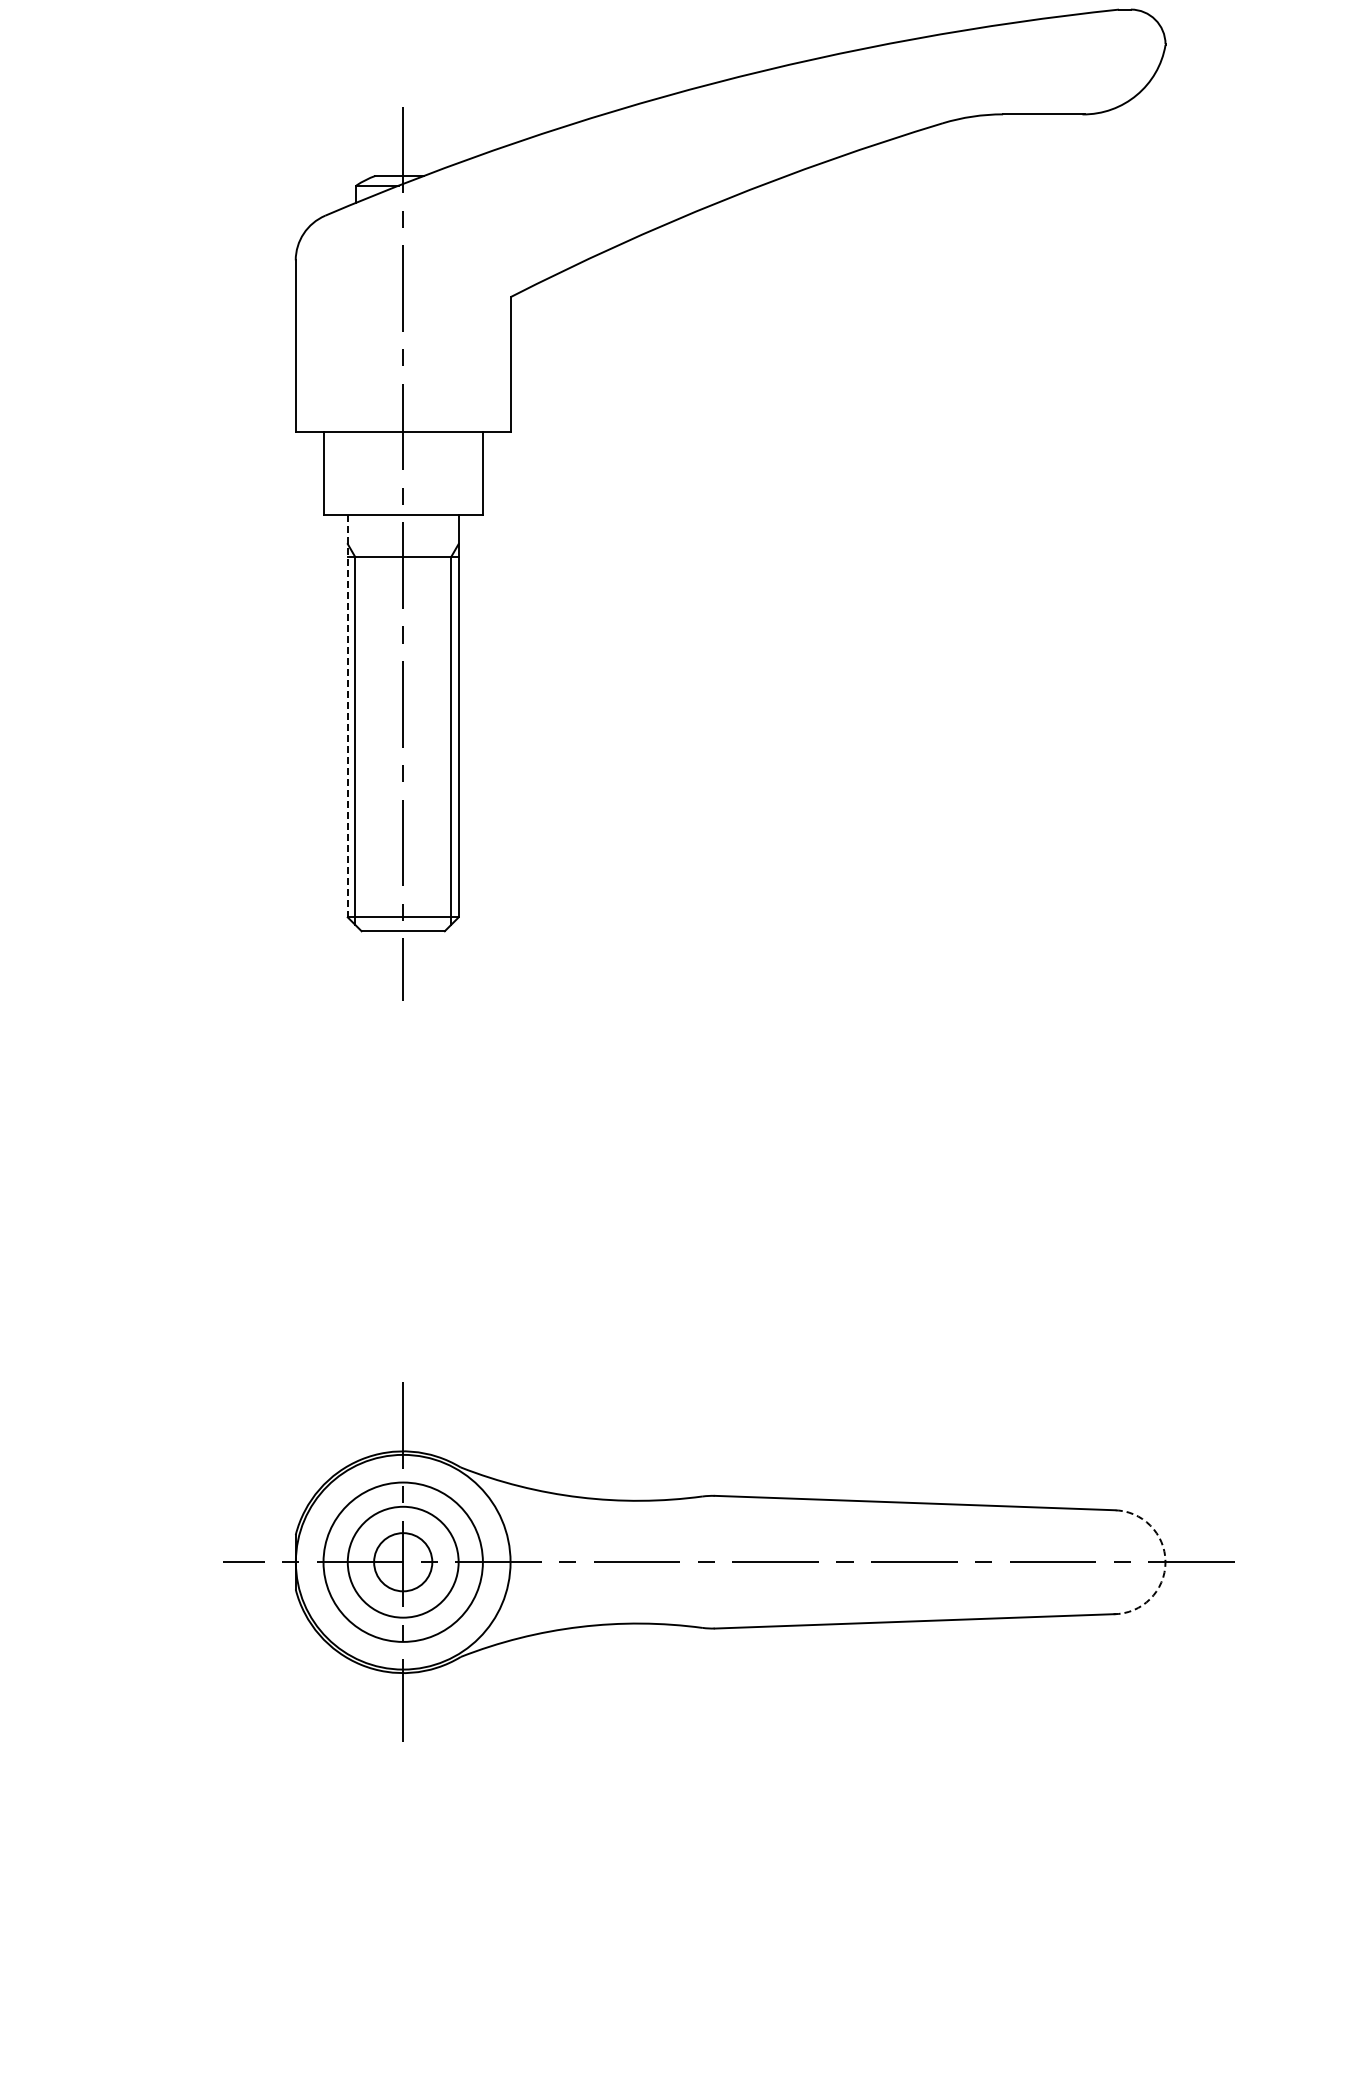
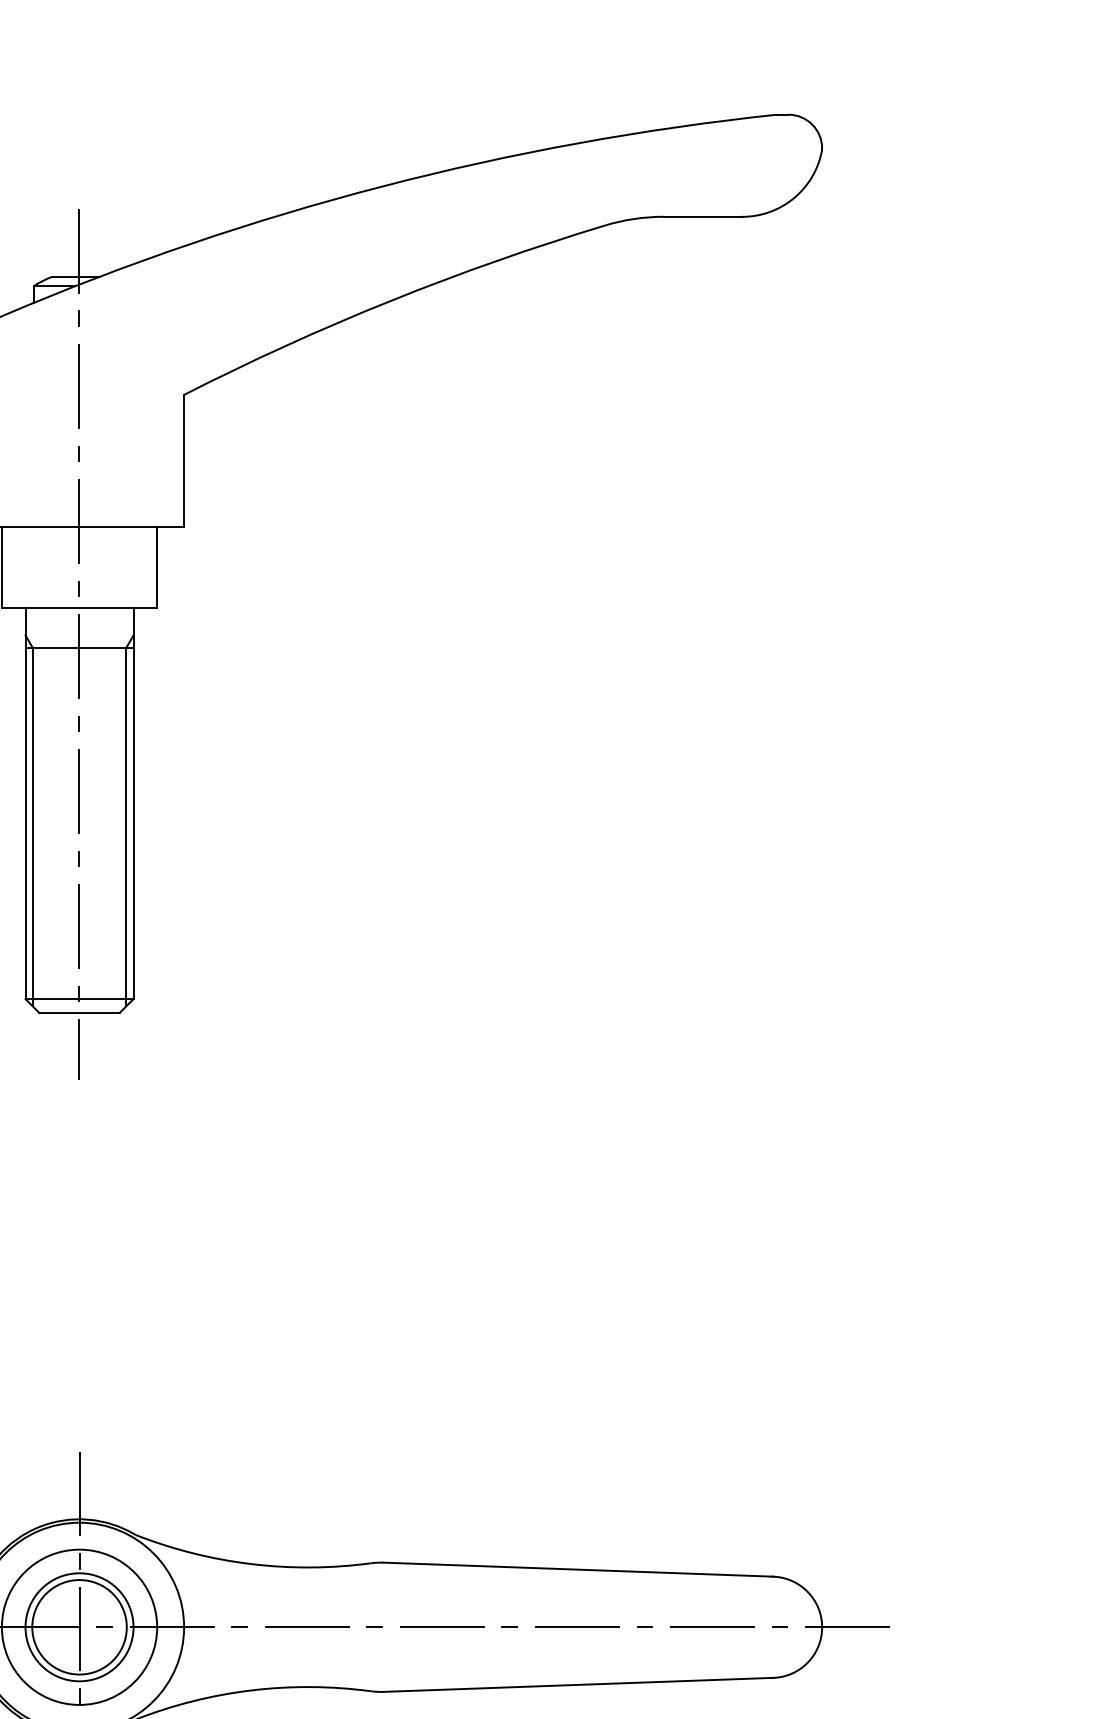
line: (347, 716) -> (25, 803), dashed -> solid
circle: (402, 1561) -> (78, 1626), size x1.67
arc: (1165, 1562) -> (822, 1627), dashed -> solid

